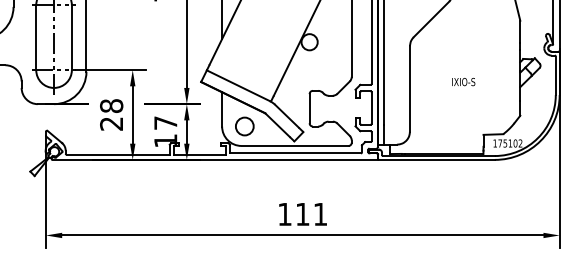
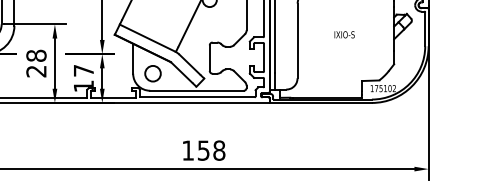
text: (311, 214) -> (211, 150), 111 -> 158

